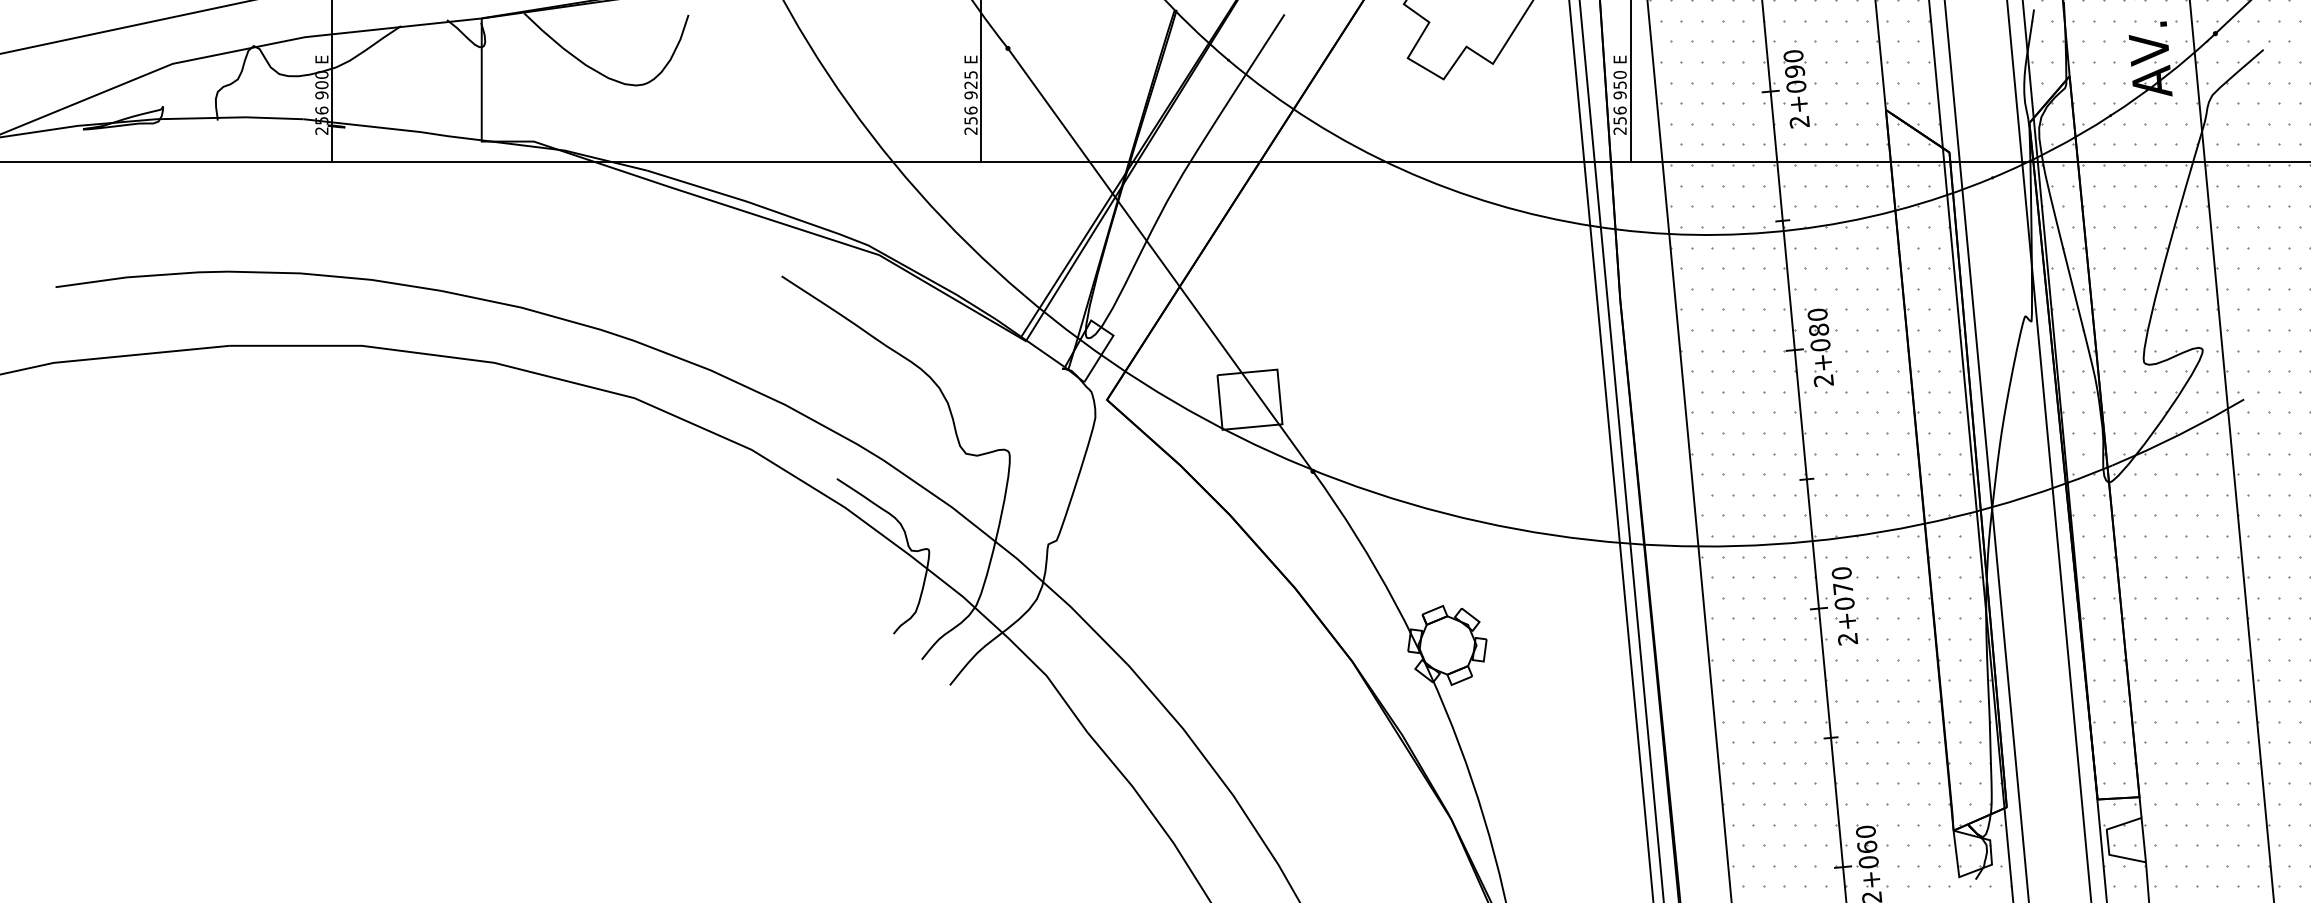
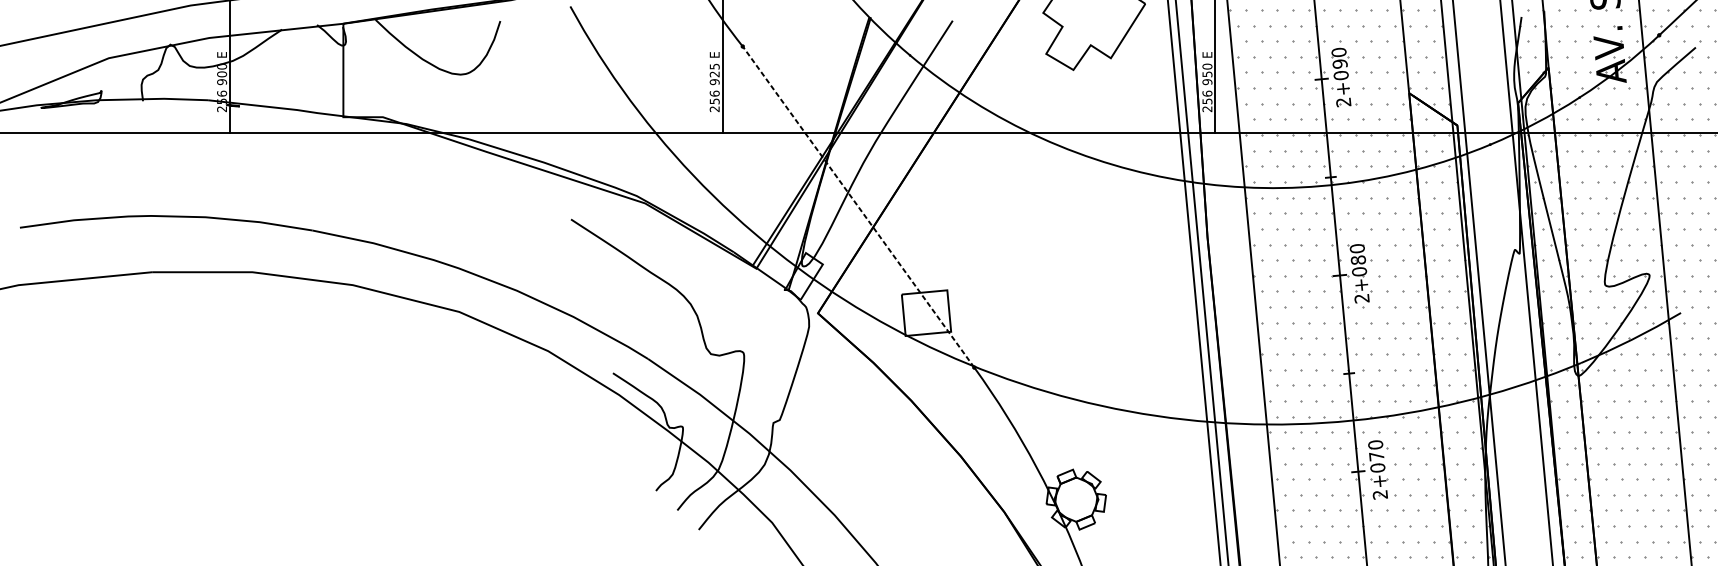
line: (1160, 259) -> (858, 206), solid -> dashed

